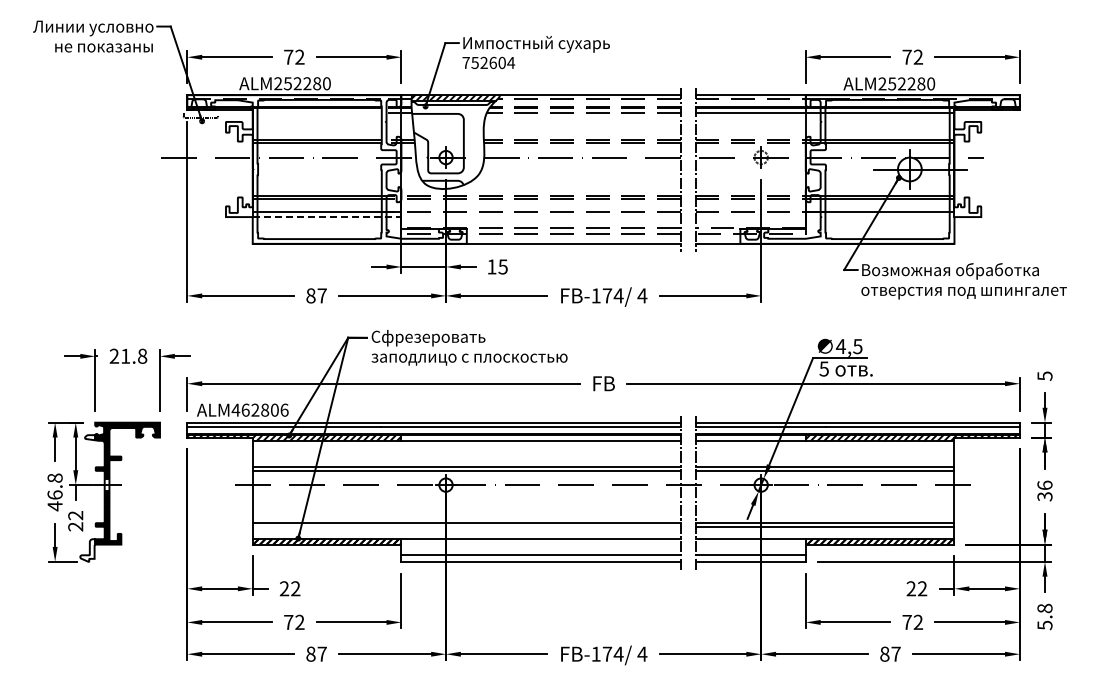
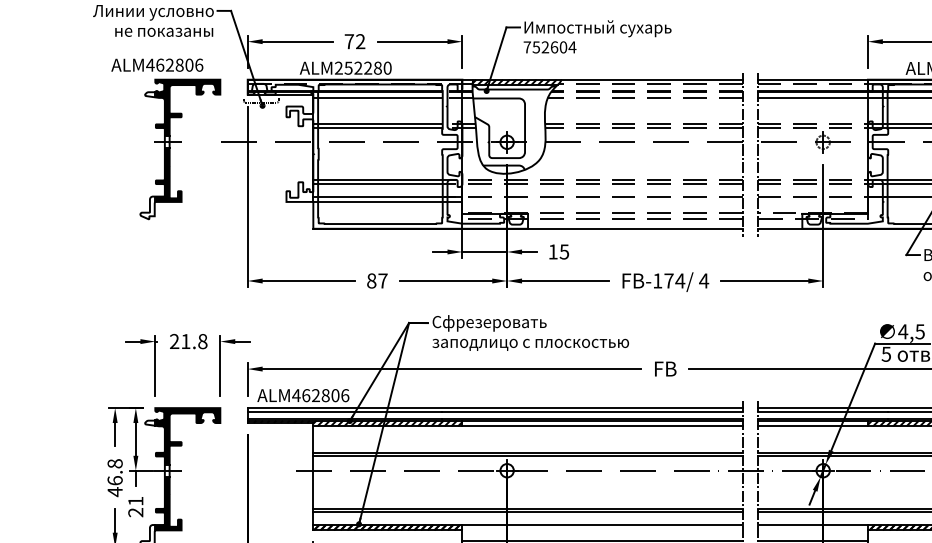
line: (316, 113) -> (377, 98), added
part: (105, 154) -> (165, 139), added
line: (327, 217) -> (388, 202), dashed -> solid
text: (75, 515) -> (135, 501), 22 -> 21
line: (466, 526) -> (527, 512), added

